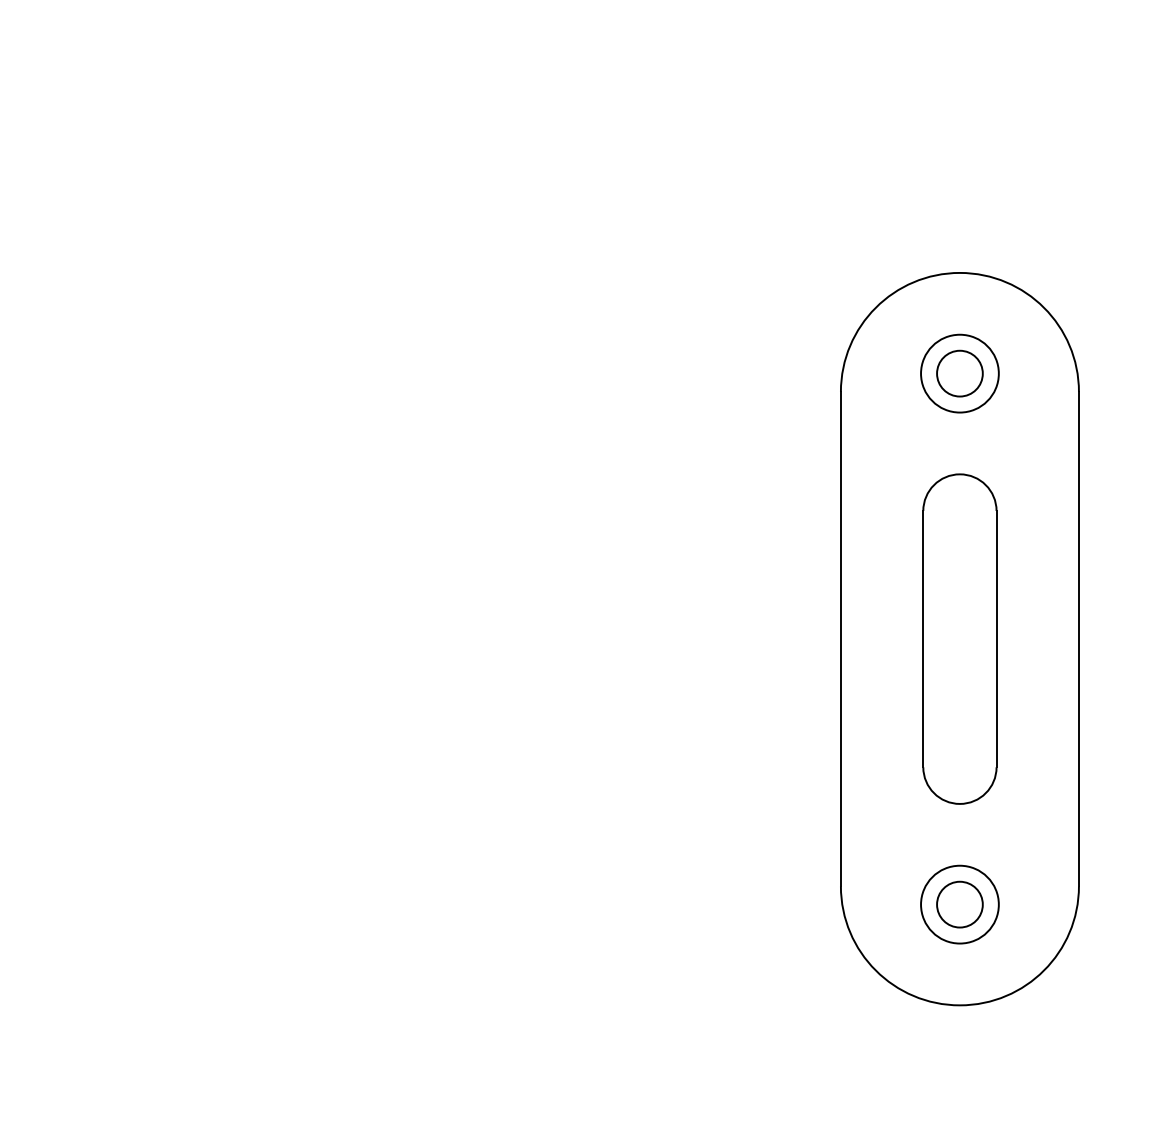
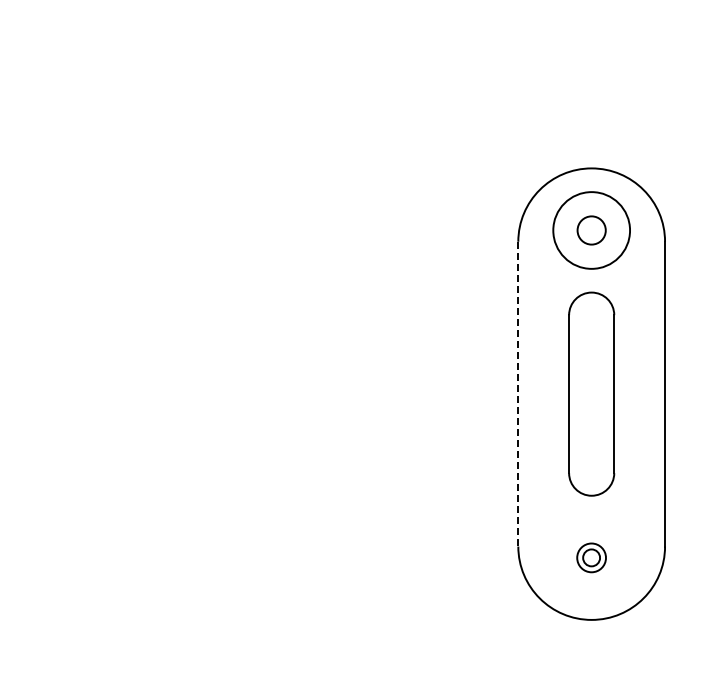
circle: (959, 373) -> (591, 230), size x1.6
line: (841, 639) -> (518, 394), solid -> dashed
part: (959, 904) -> (591, 557), size x0.6

